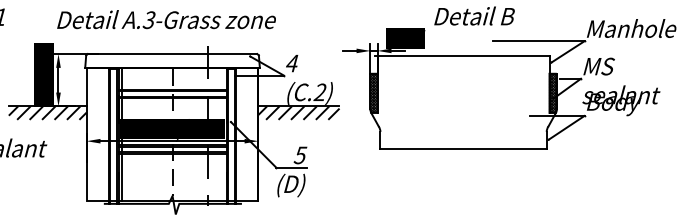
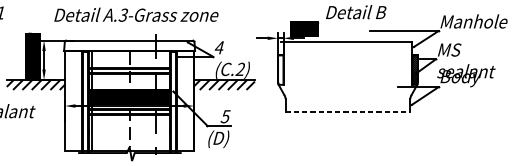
text: (166, 19) -> (136, 14), moved
hatch: (373, 92) -> (280, 69), removed
line: (464, 149) -> (348, 112), solid -> dashed

